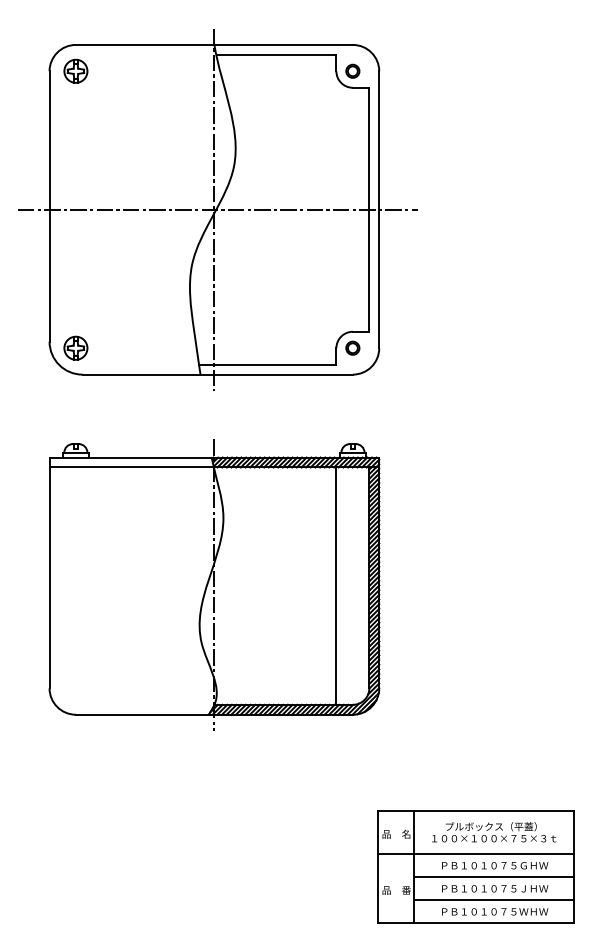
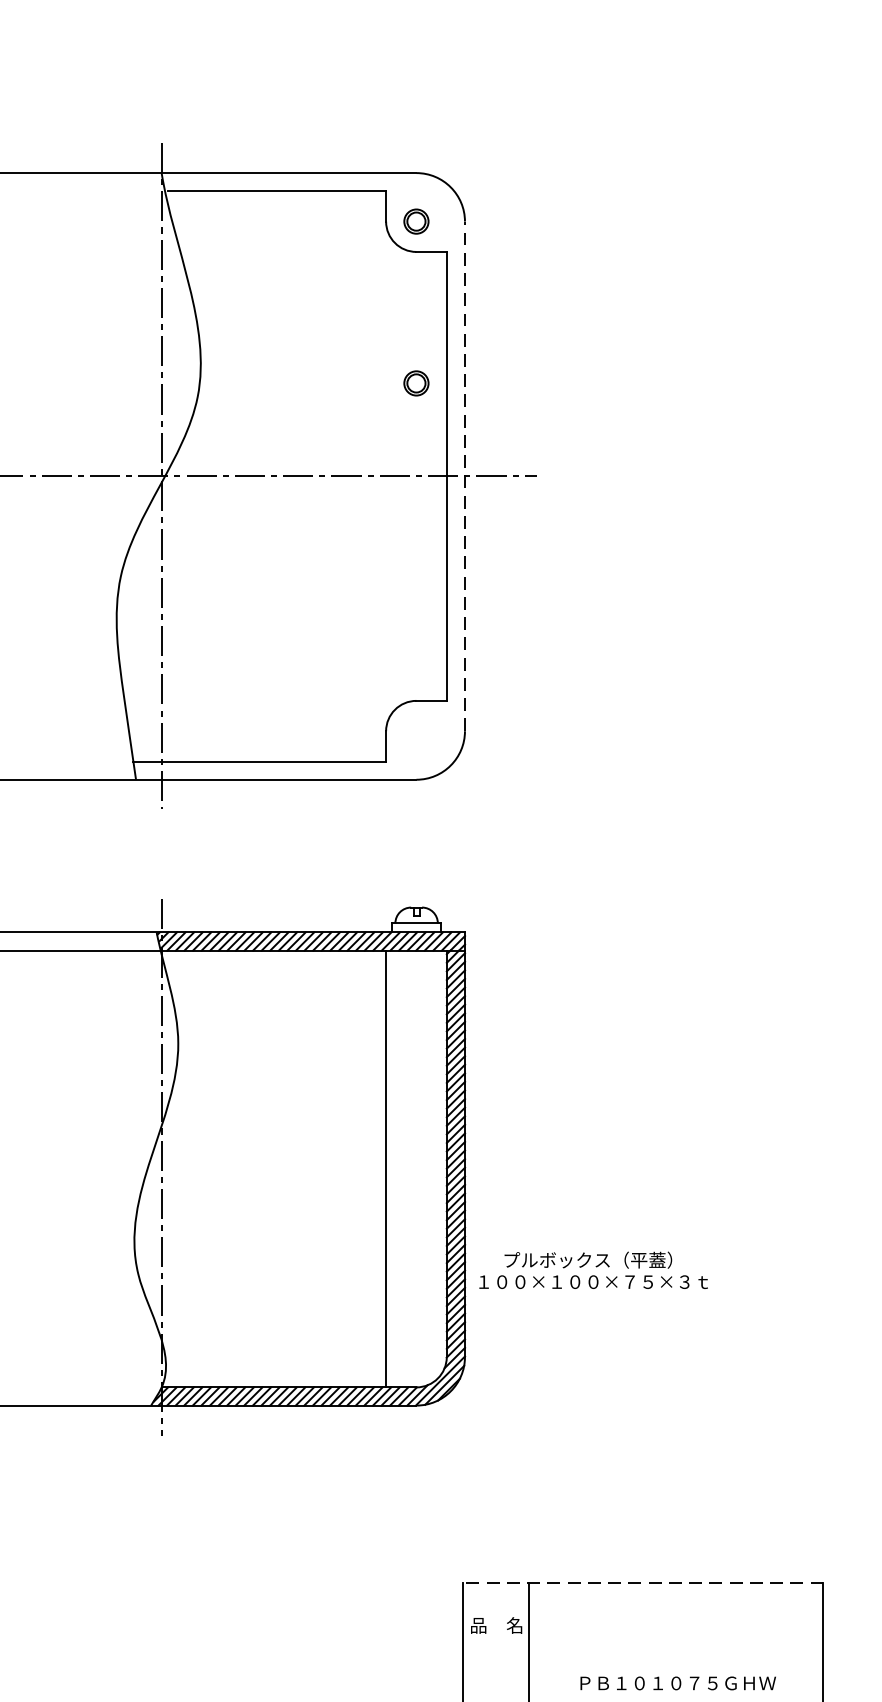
line: (379, 209) -> (465, 475), solid -> dashed
circle: (352, 347) -> (415, 382), moved
line: (475, 811) -> (642, 1583), solid -> dashed
text: (494, 832) -> (594, 1270), moved
line: (475, 854) -> (642, 1662), removed

